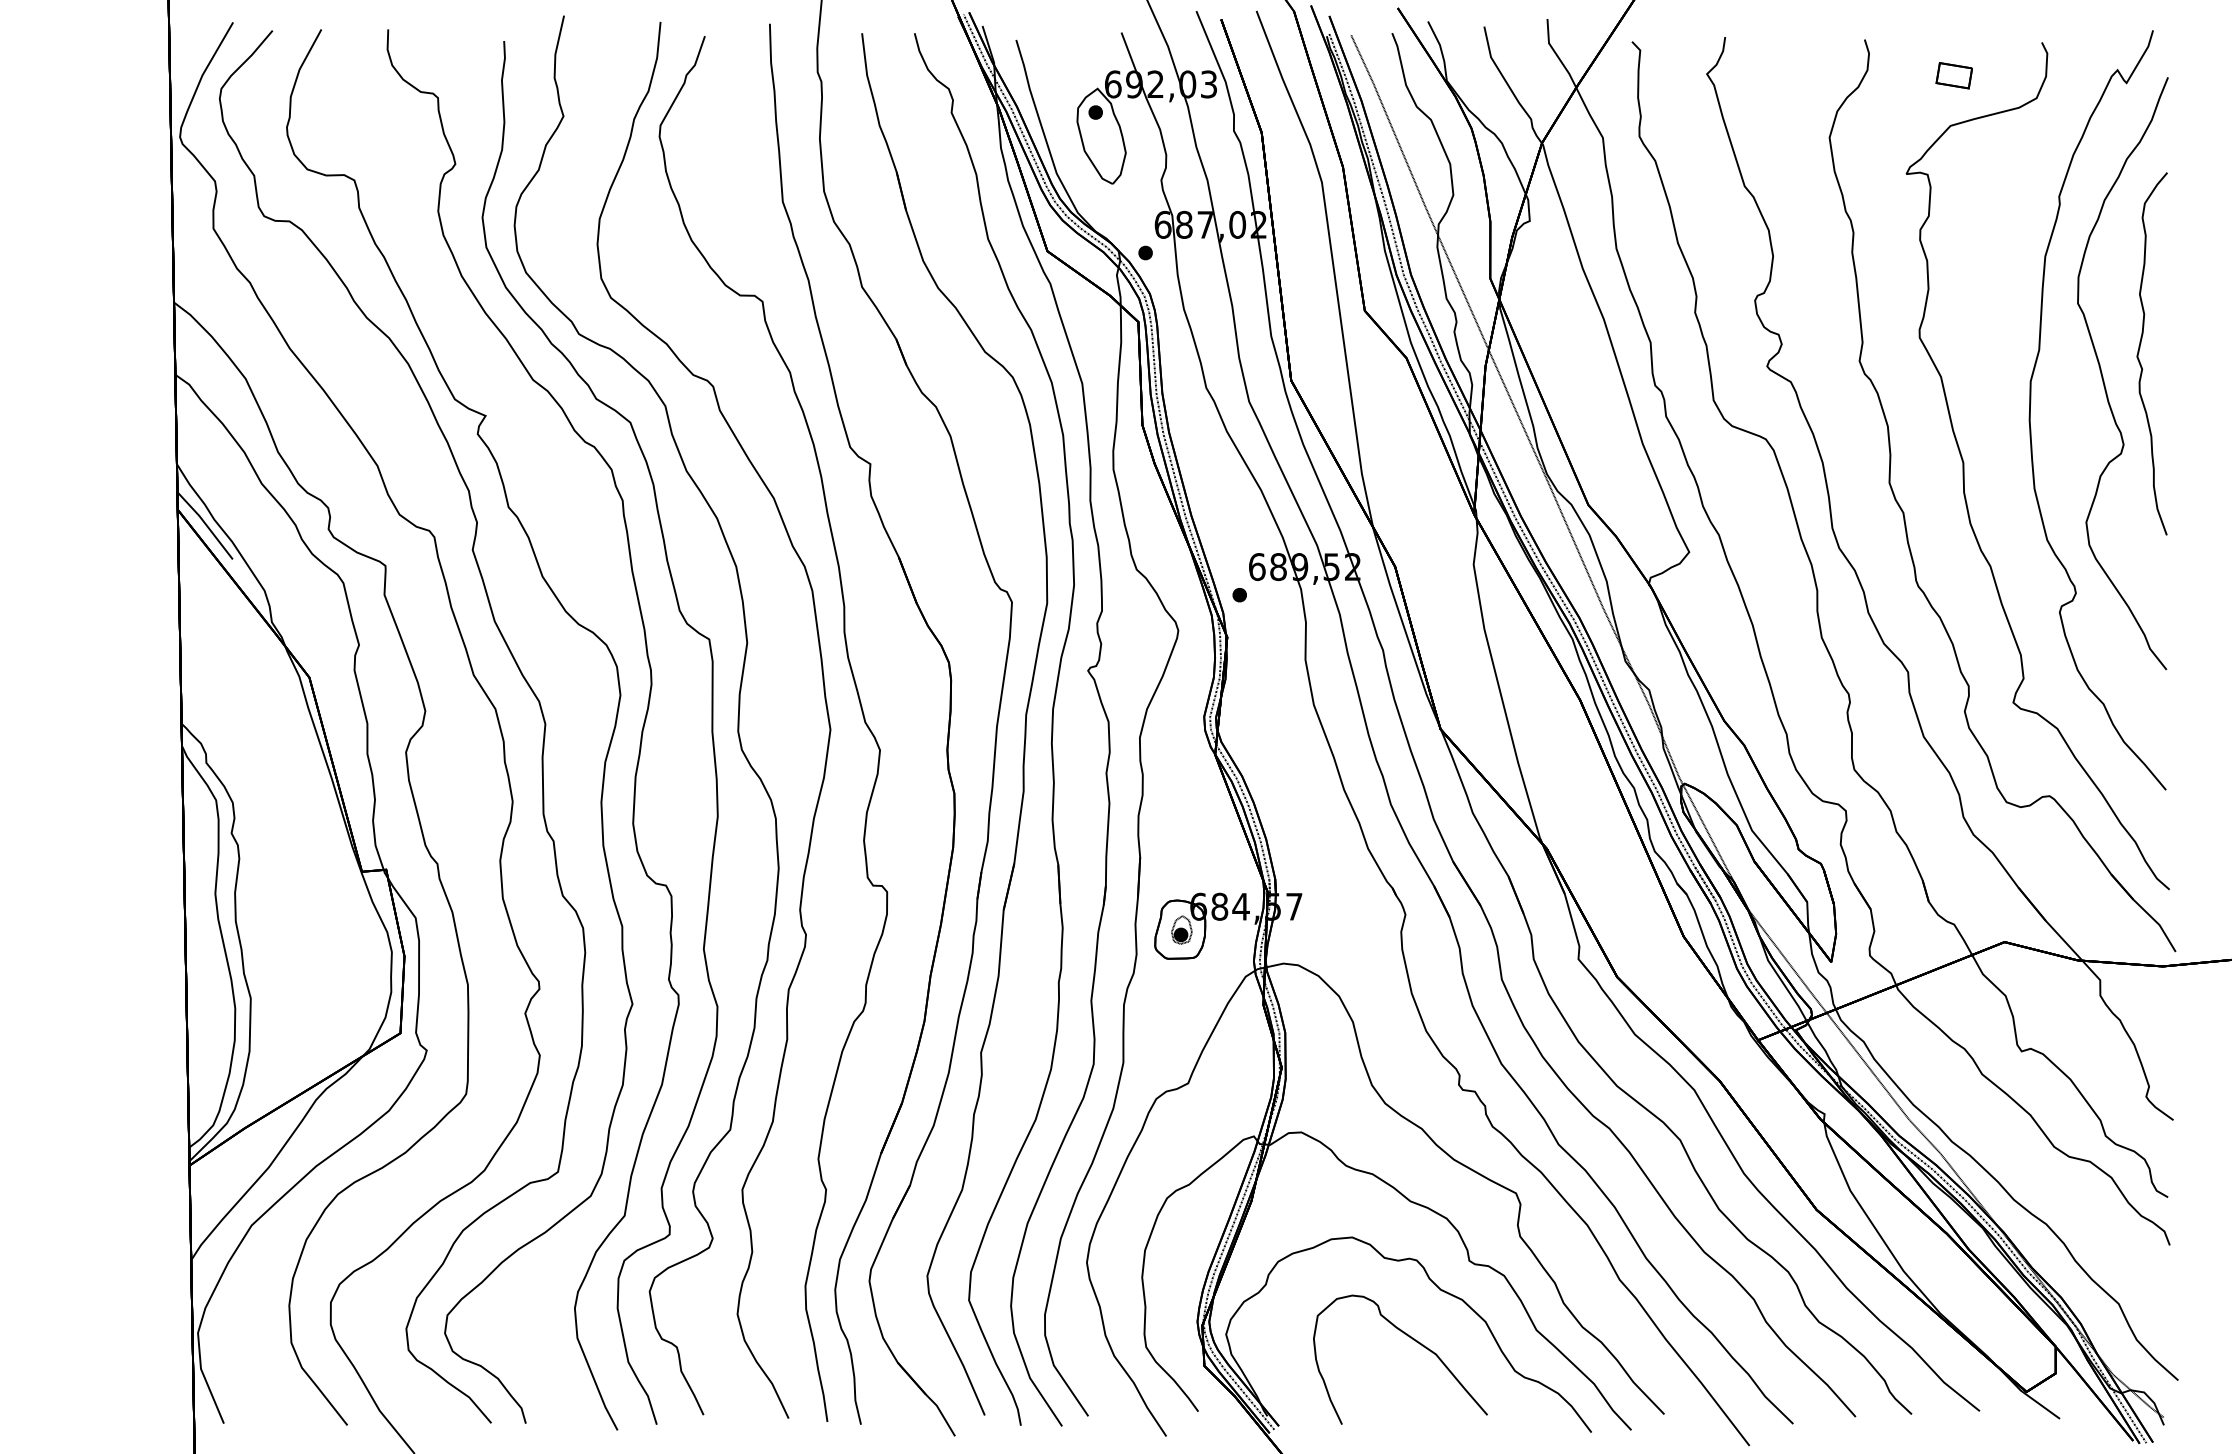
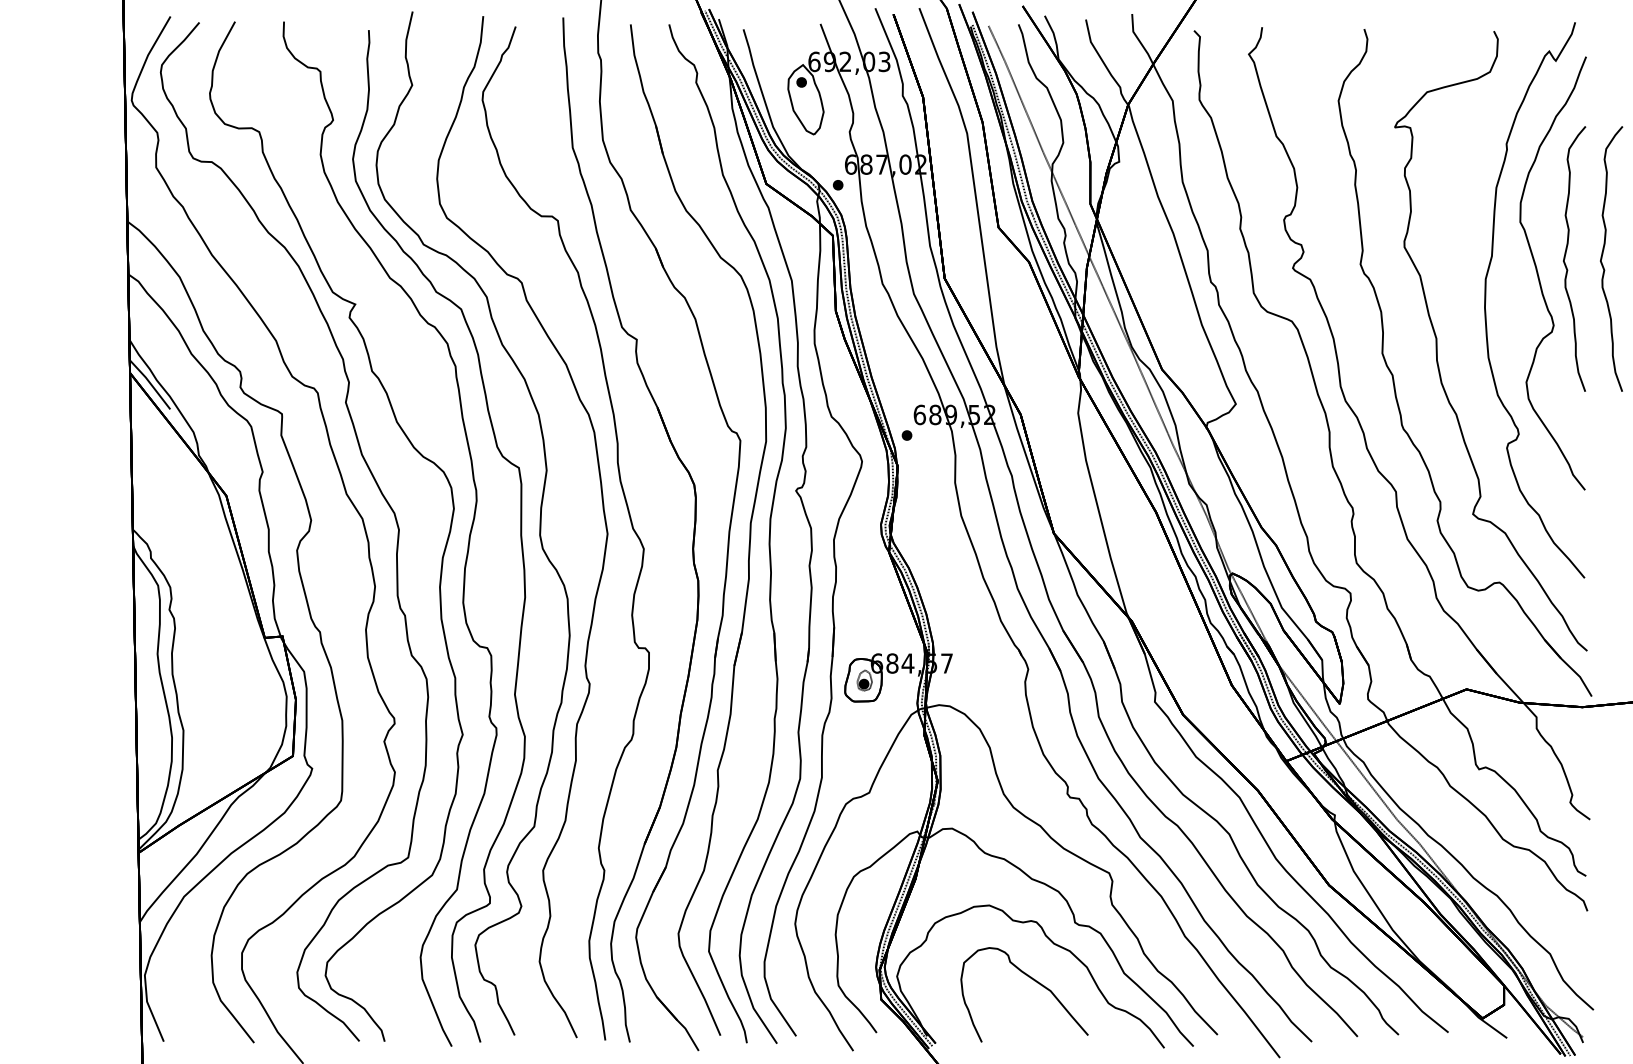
part: (1953, 75) -> (1429, 55), removed
curve: (2191, 347) -> (1603, 254), added

